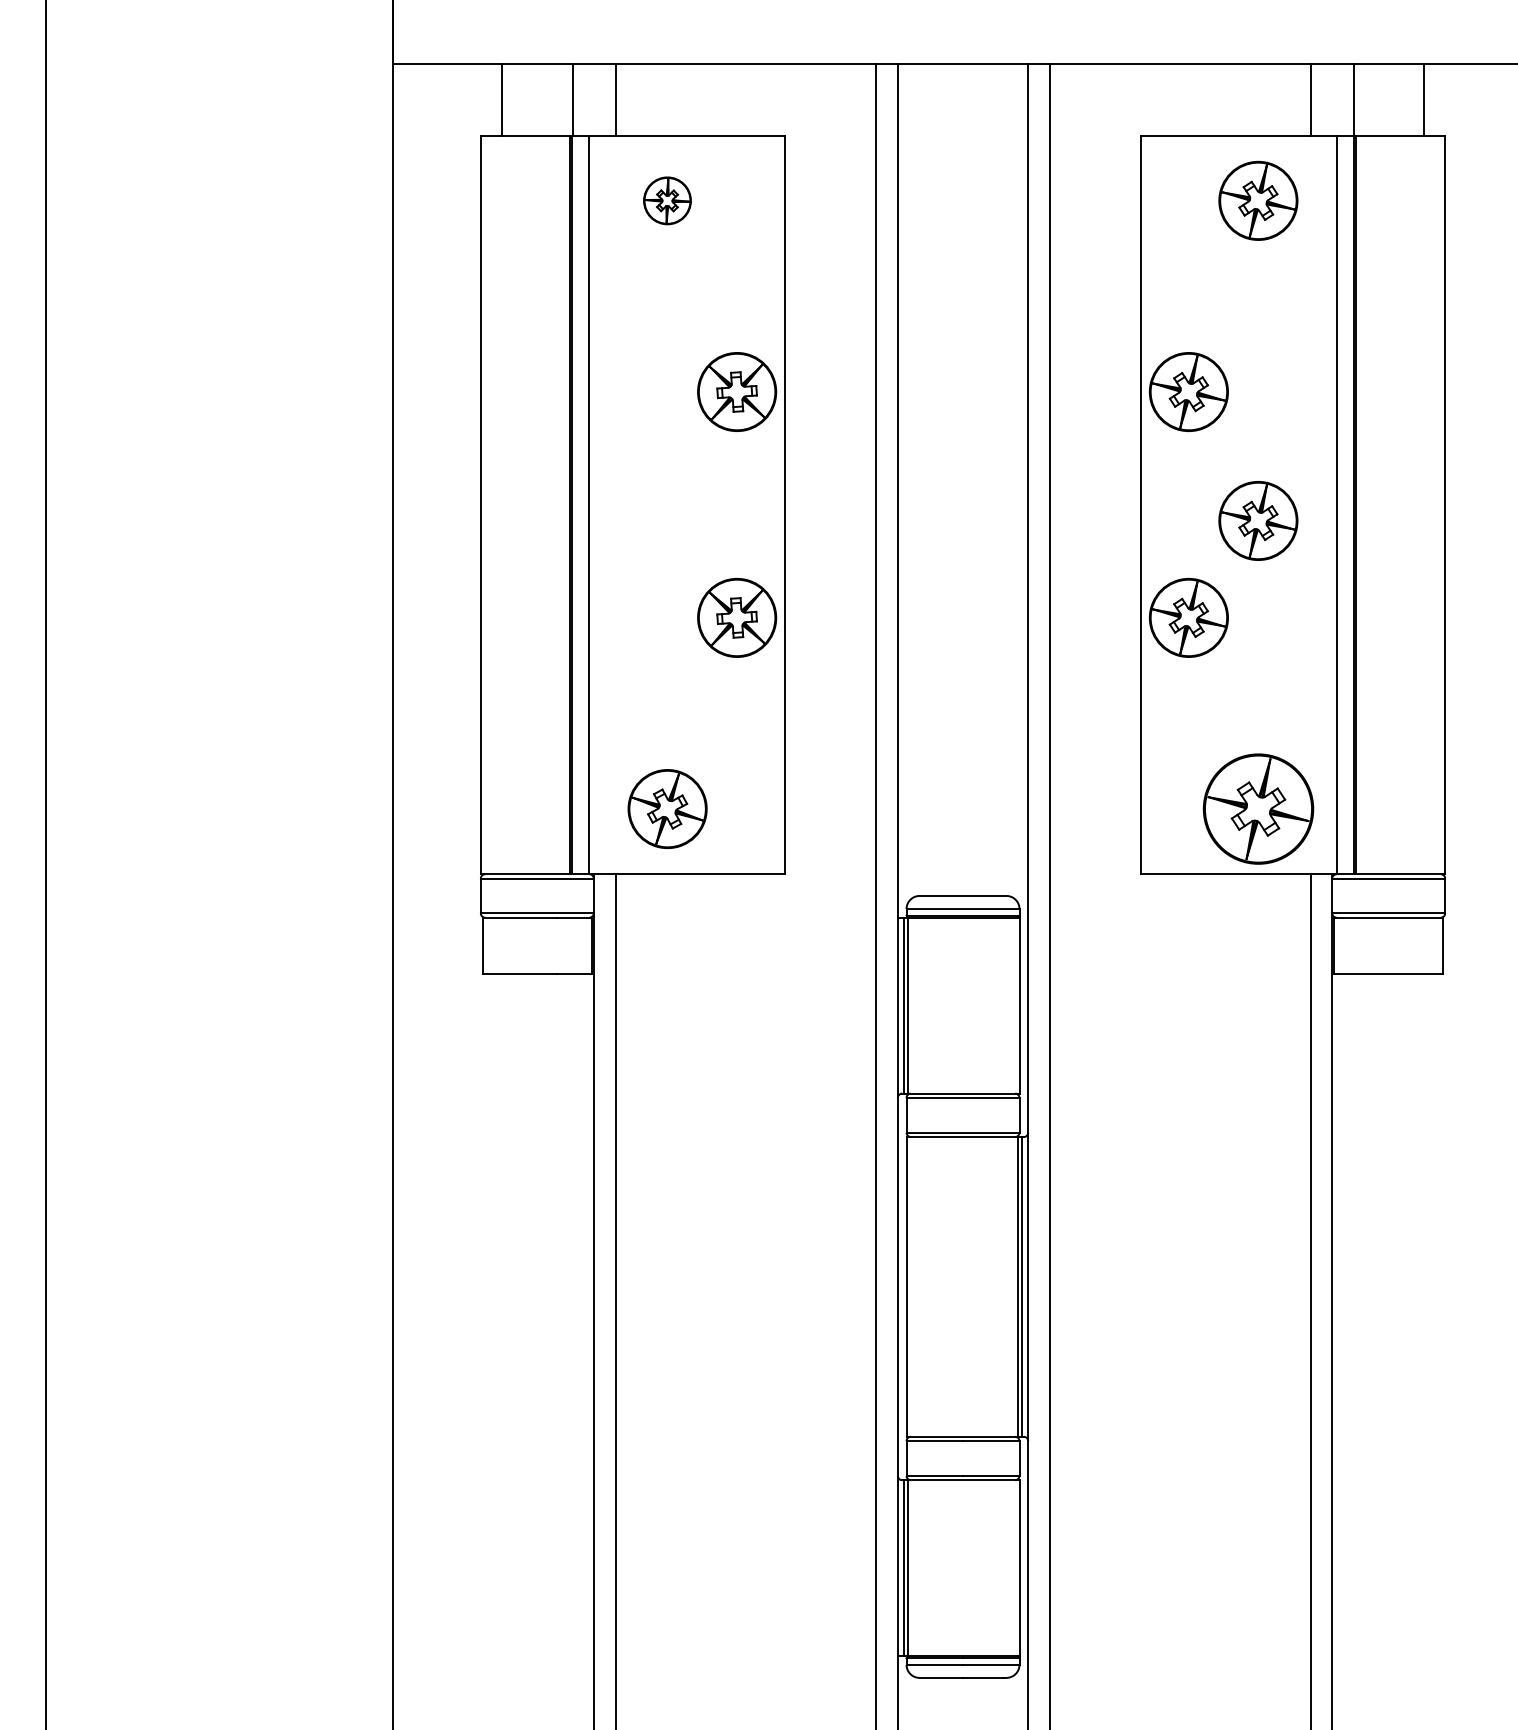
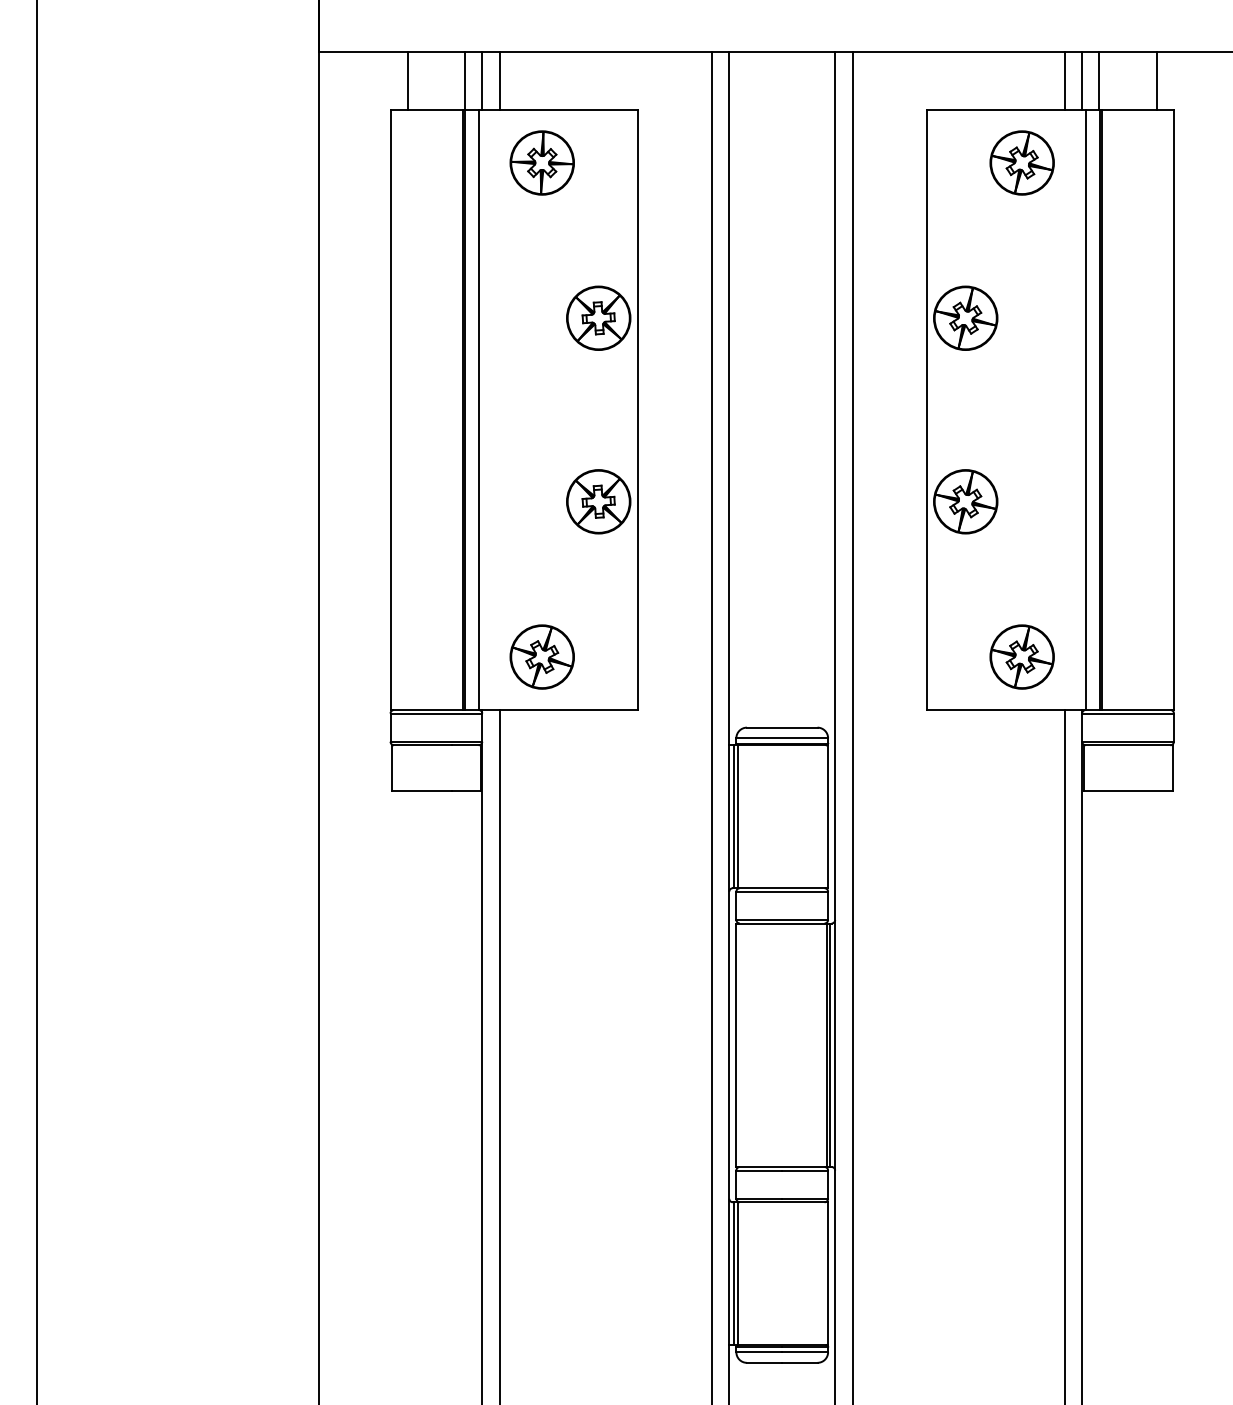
line: (594, 99) -> (482, 80), added
line: (1332, 99) -> (1082, 80), added
part: (666, 200) -> (541, 162), size x1.67
part: (1257, 520) -> (1021, 422), removed
part: (1257, 808) -> (1021, 656), size x0.71

